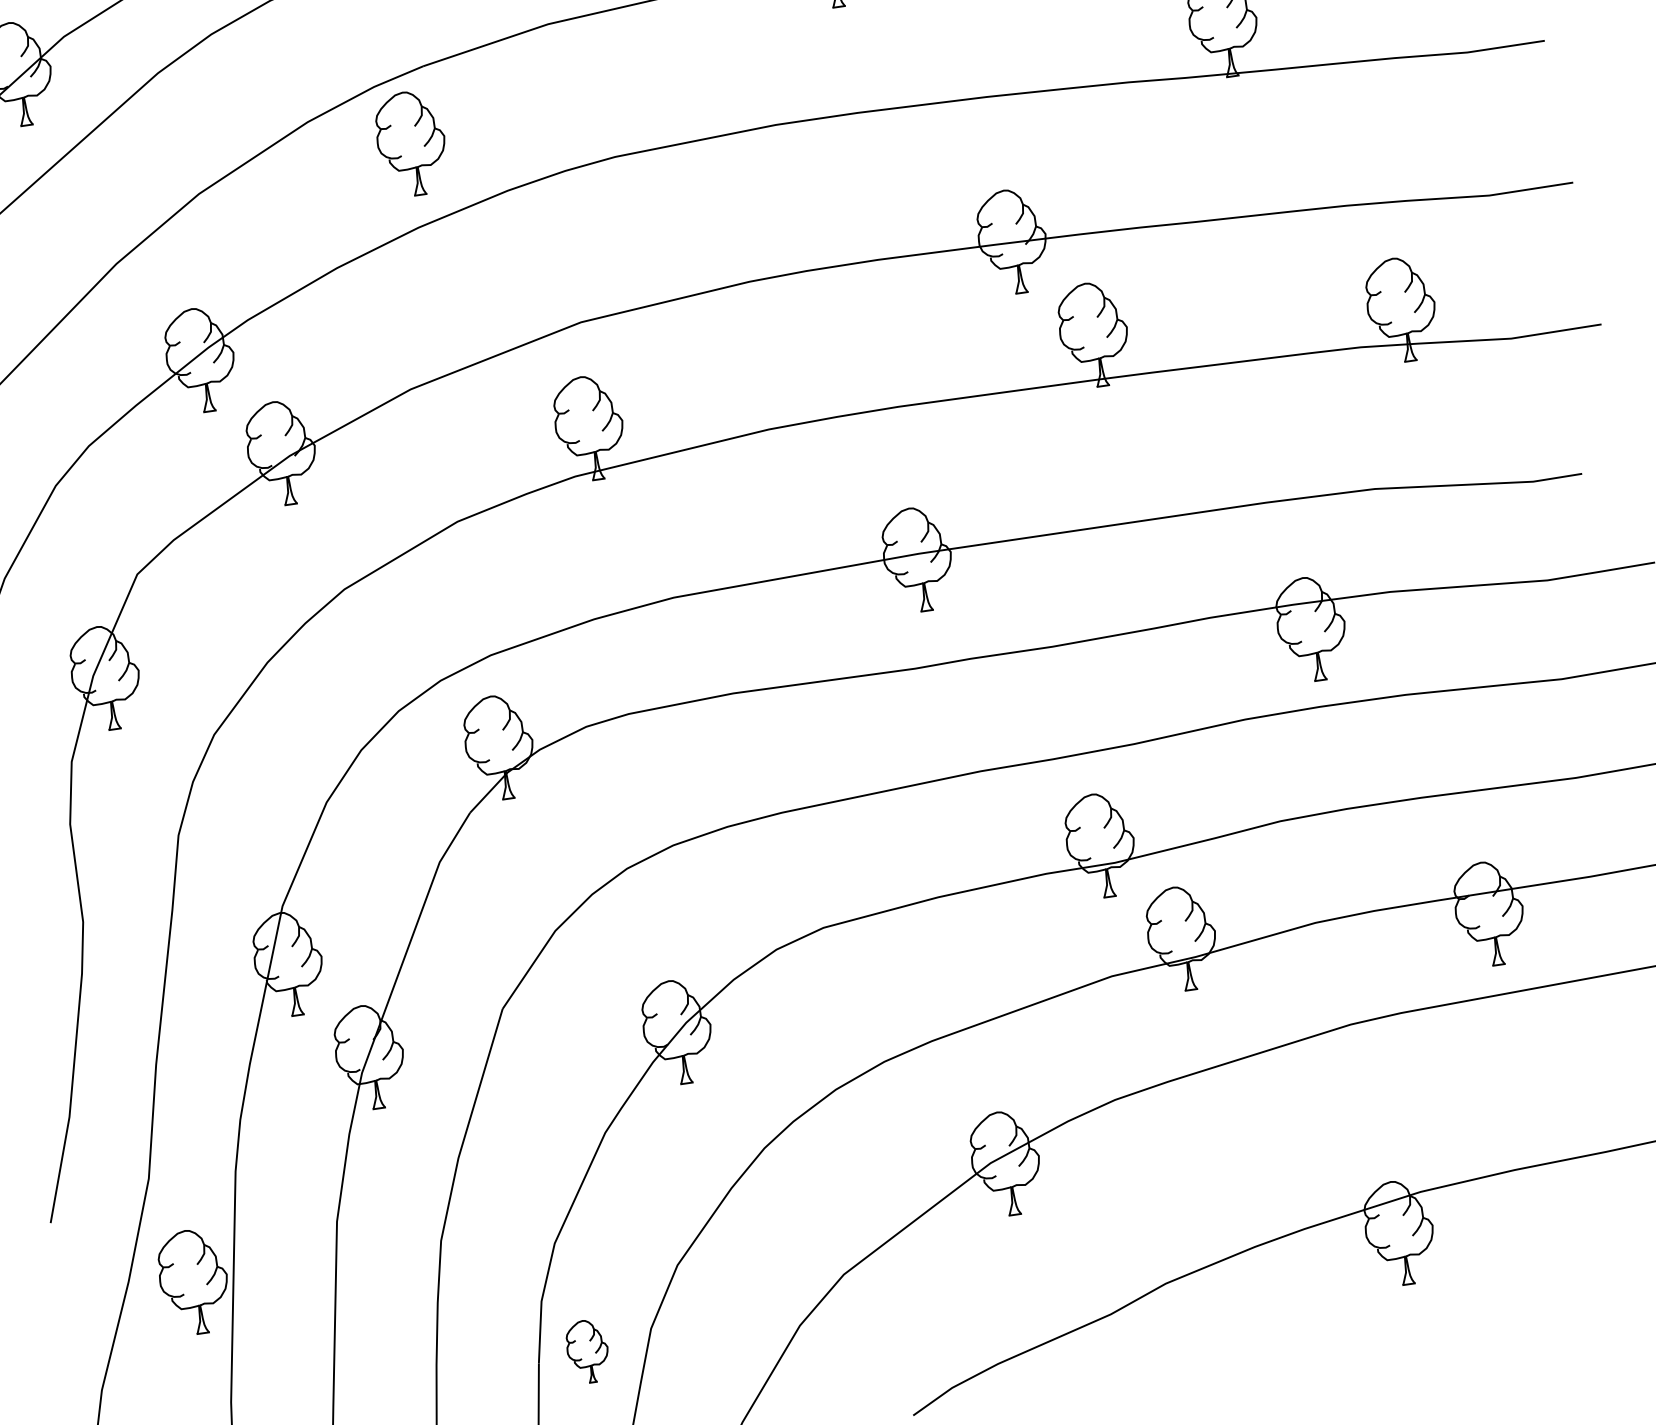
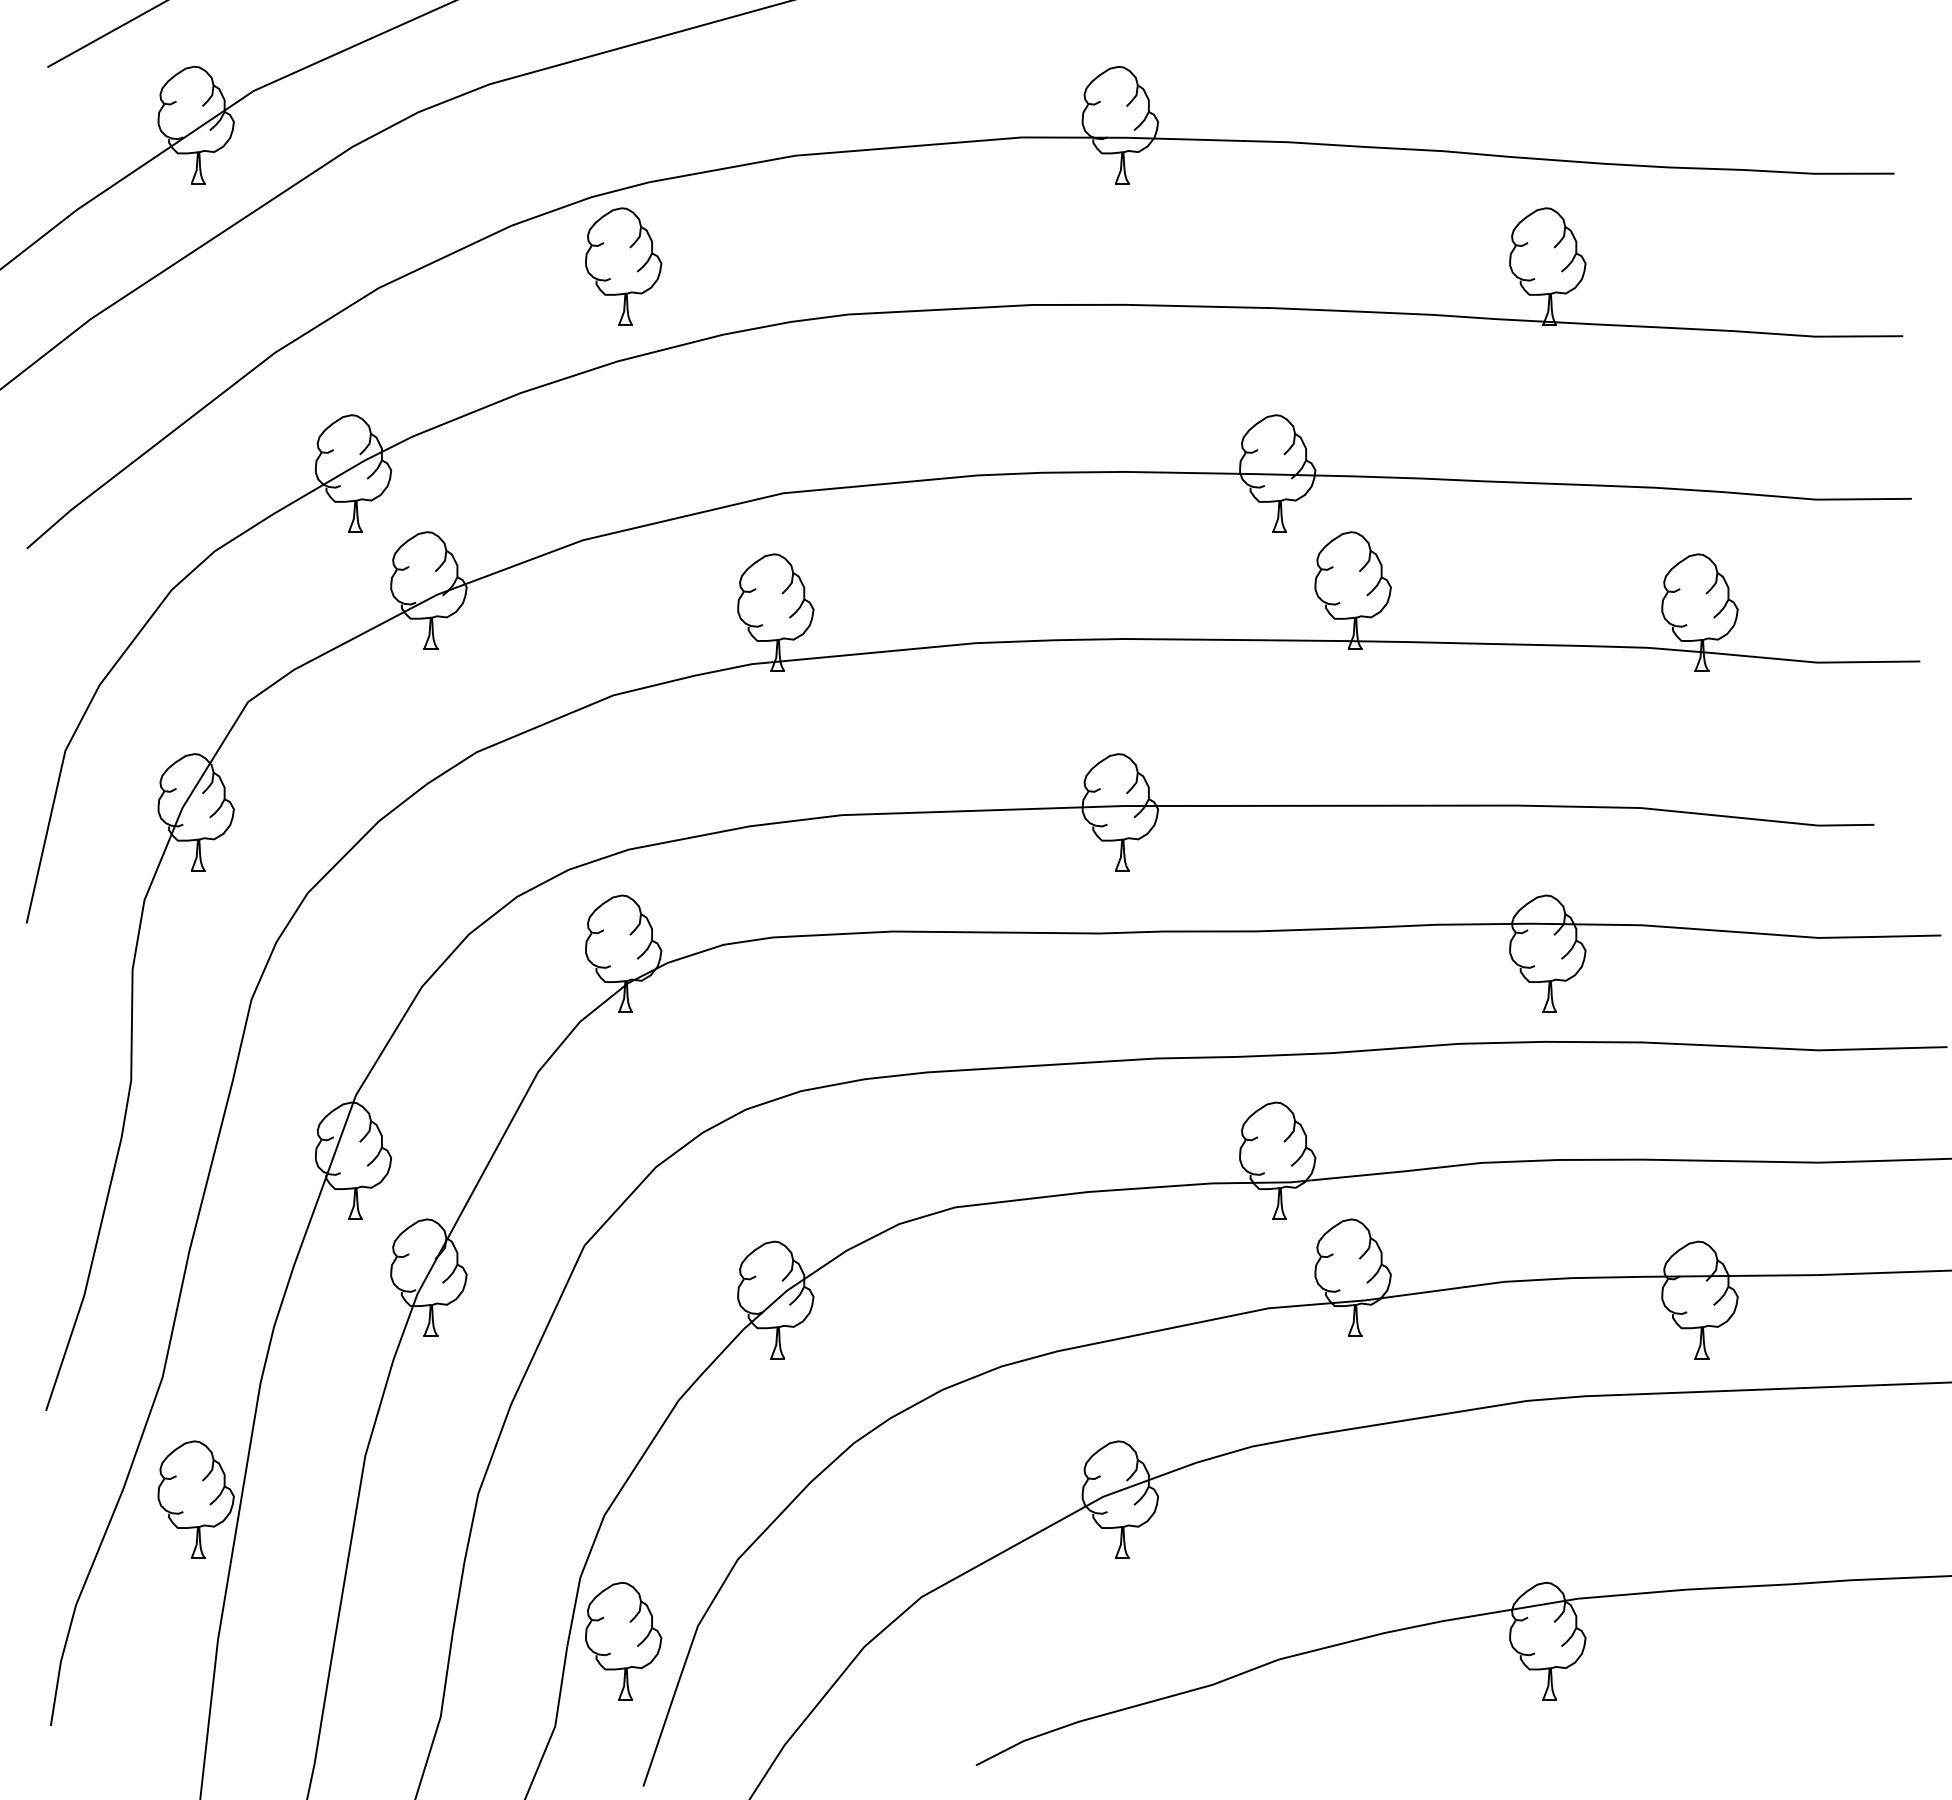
part: (587, 1351) -> (623, 1641), size x1.67

